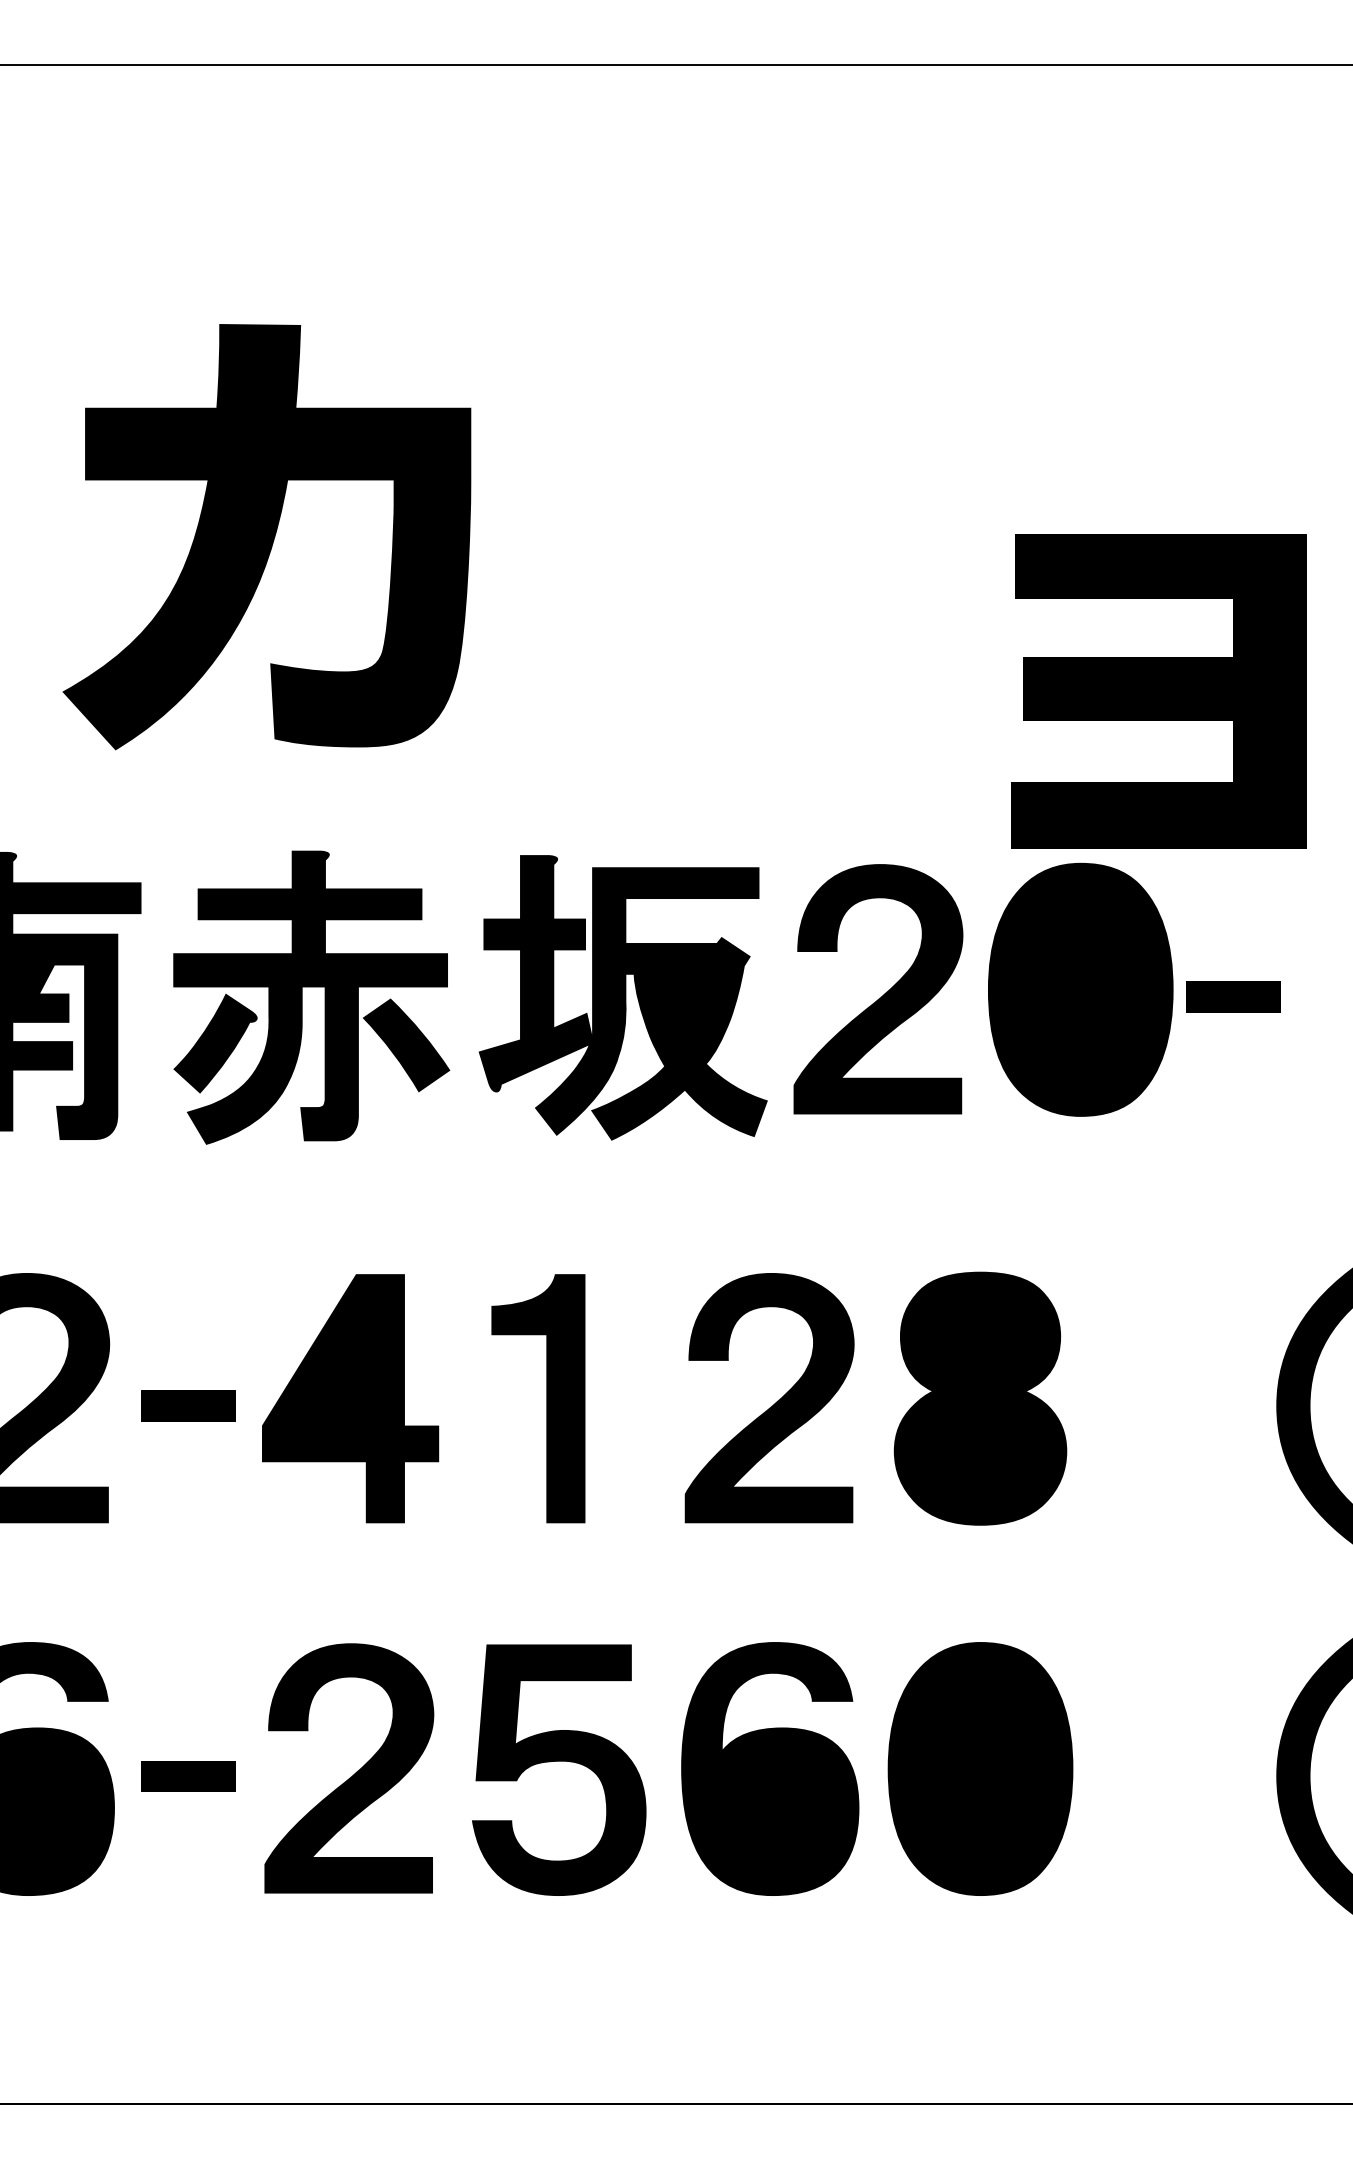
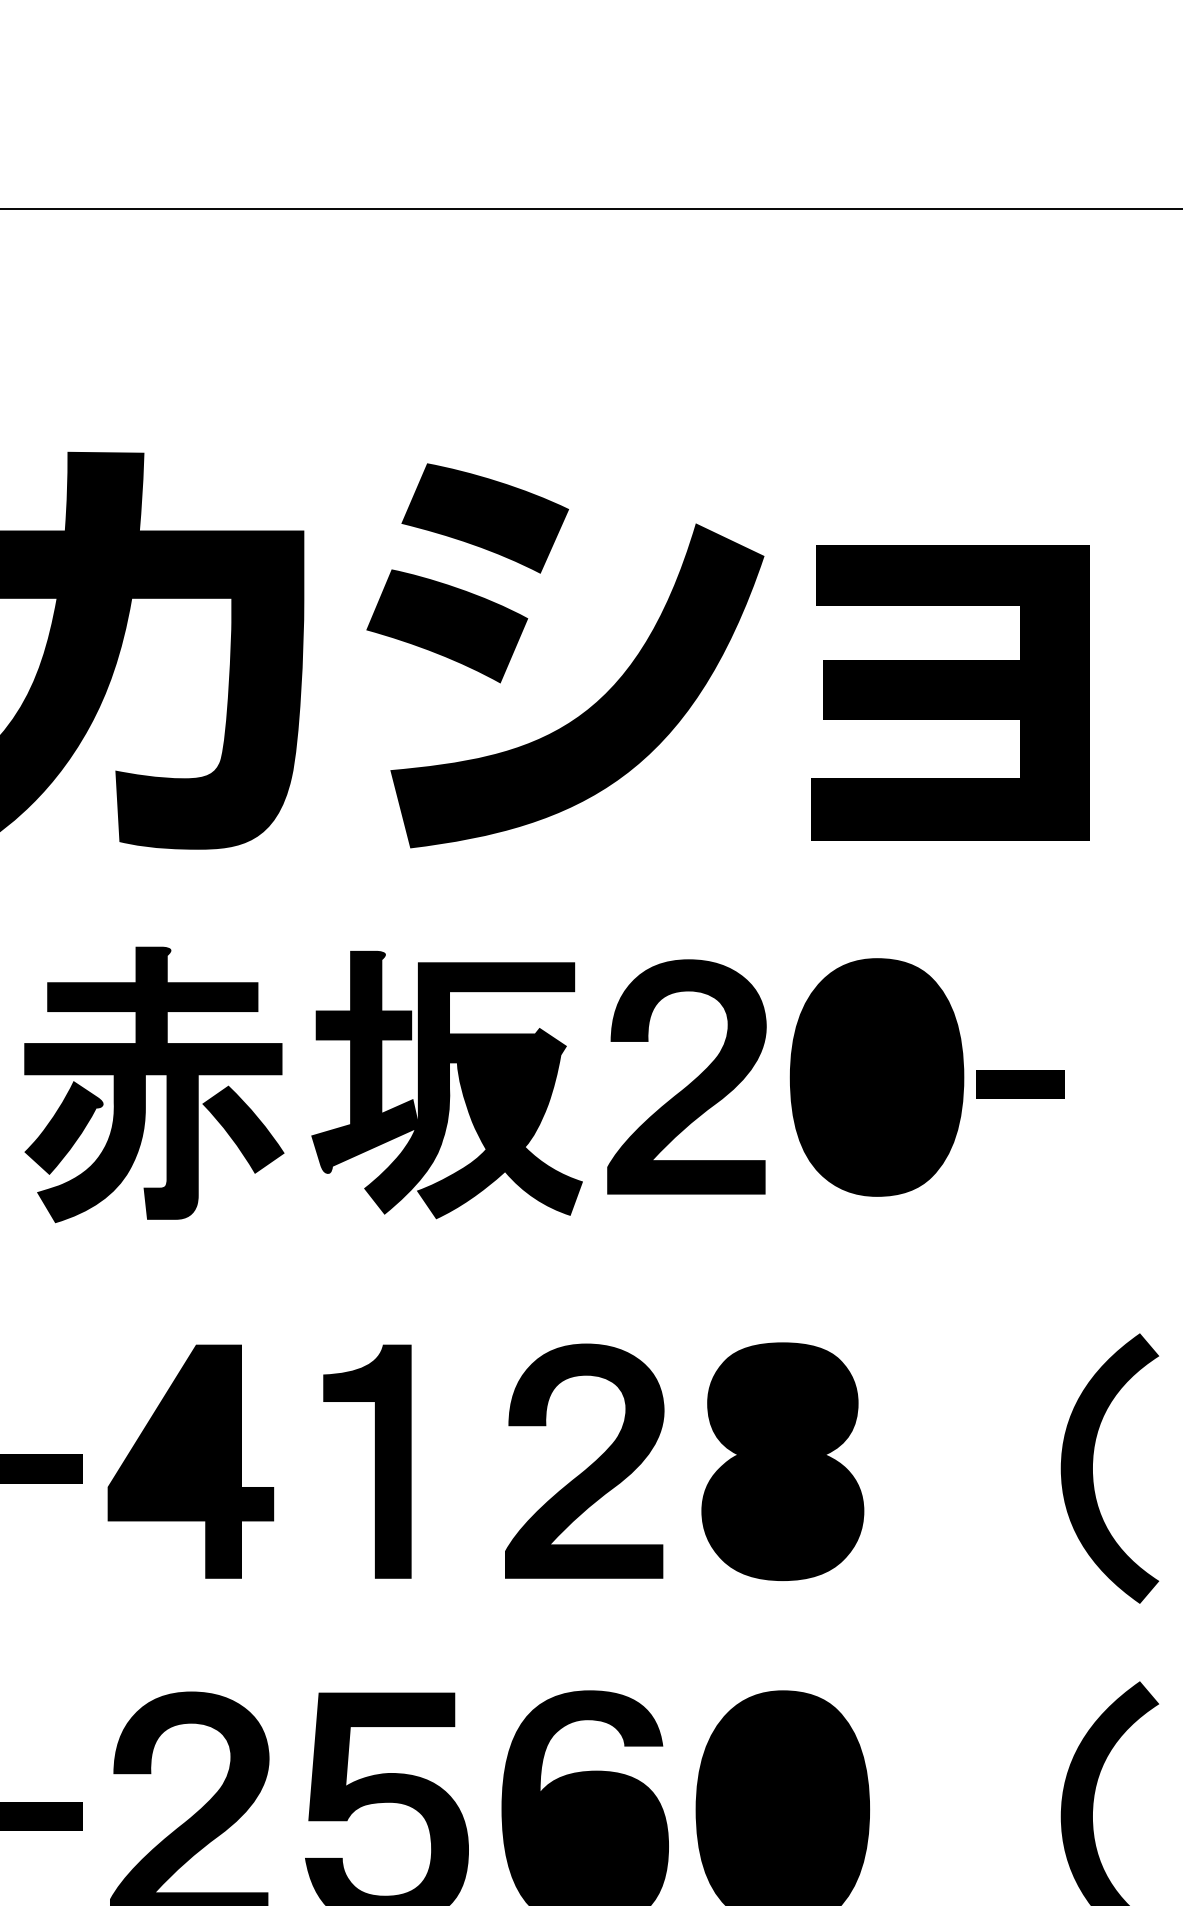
part: (700, 523) -> (519, 639), added
part: (1158, 691) -> (950, 692), moved

